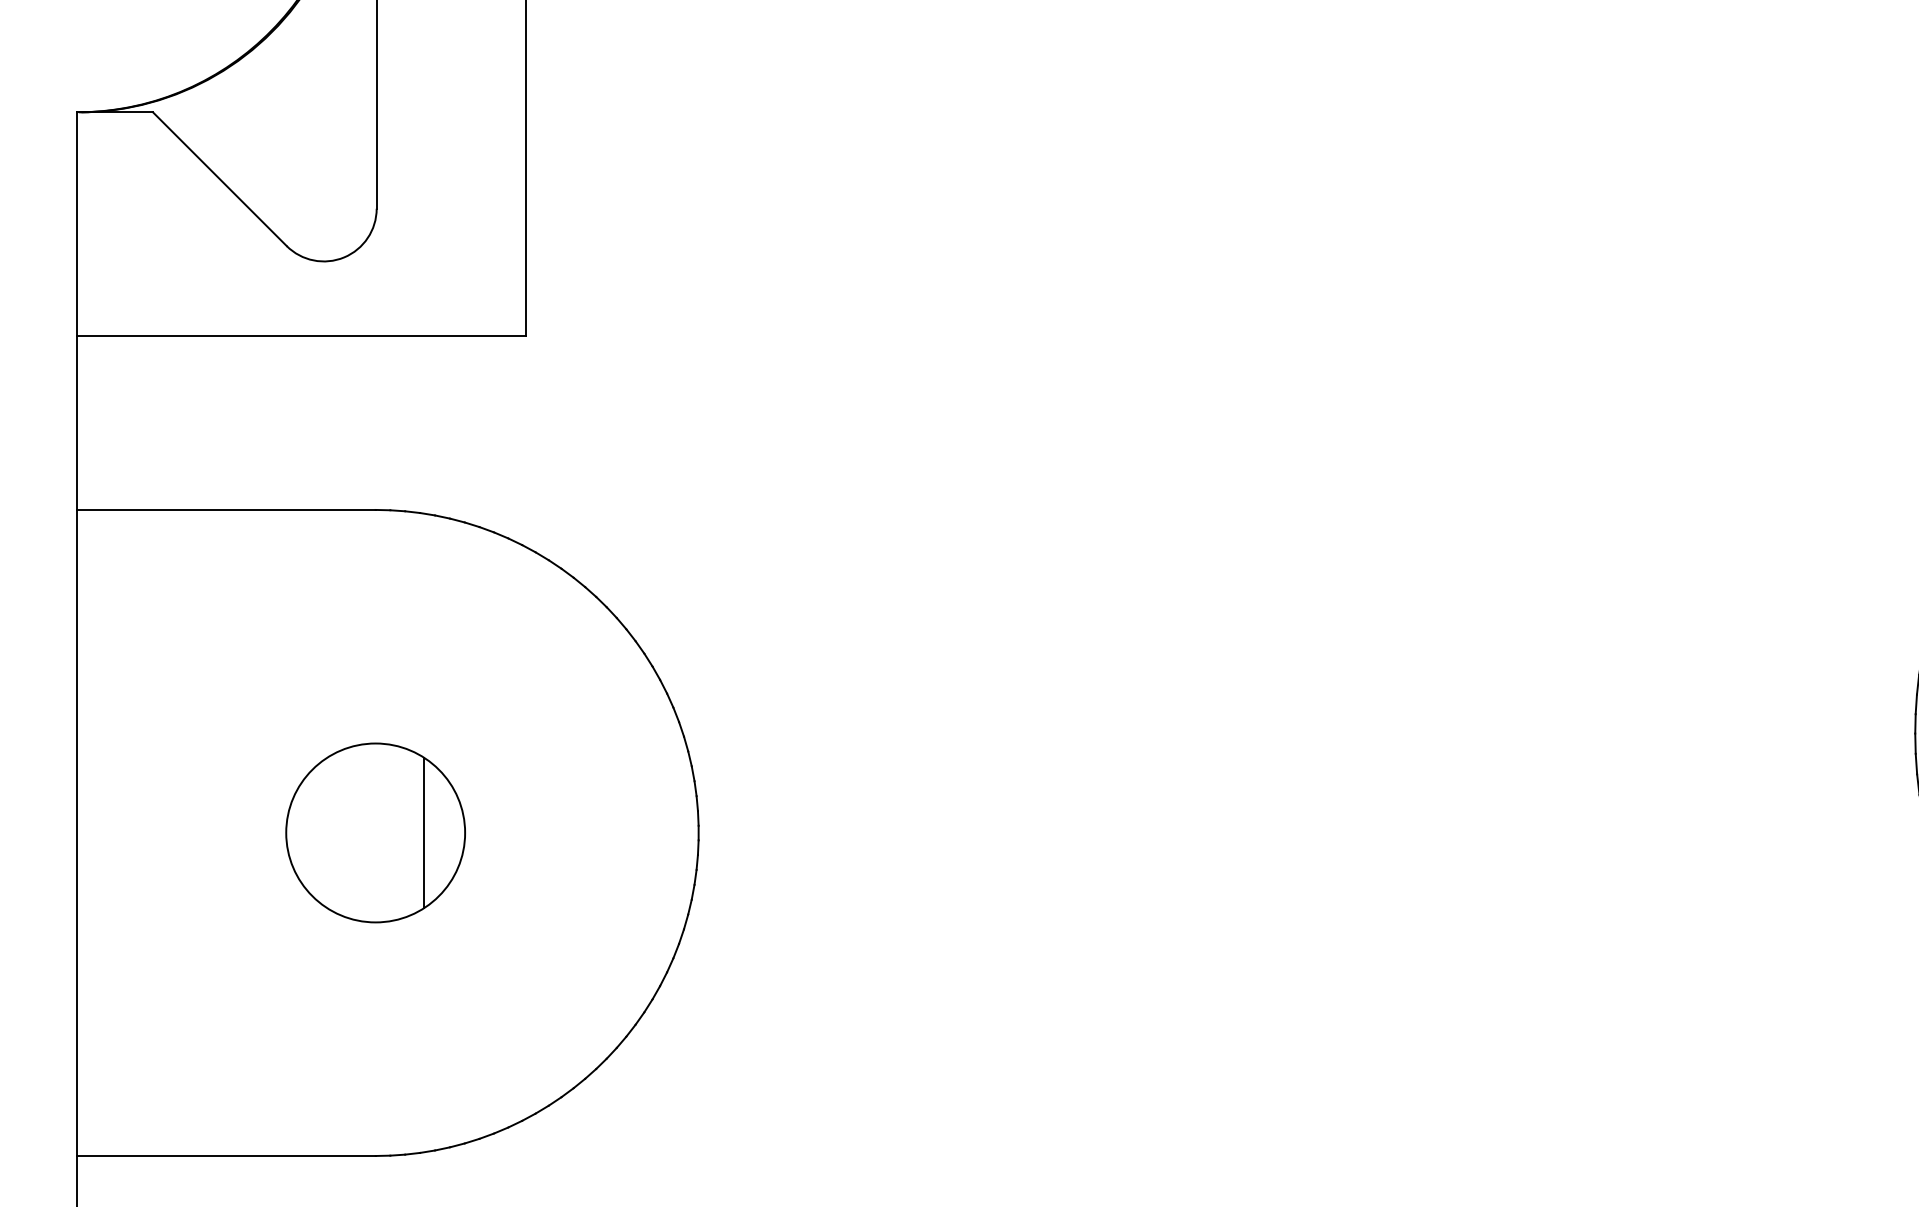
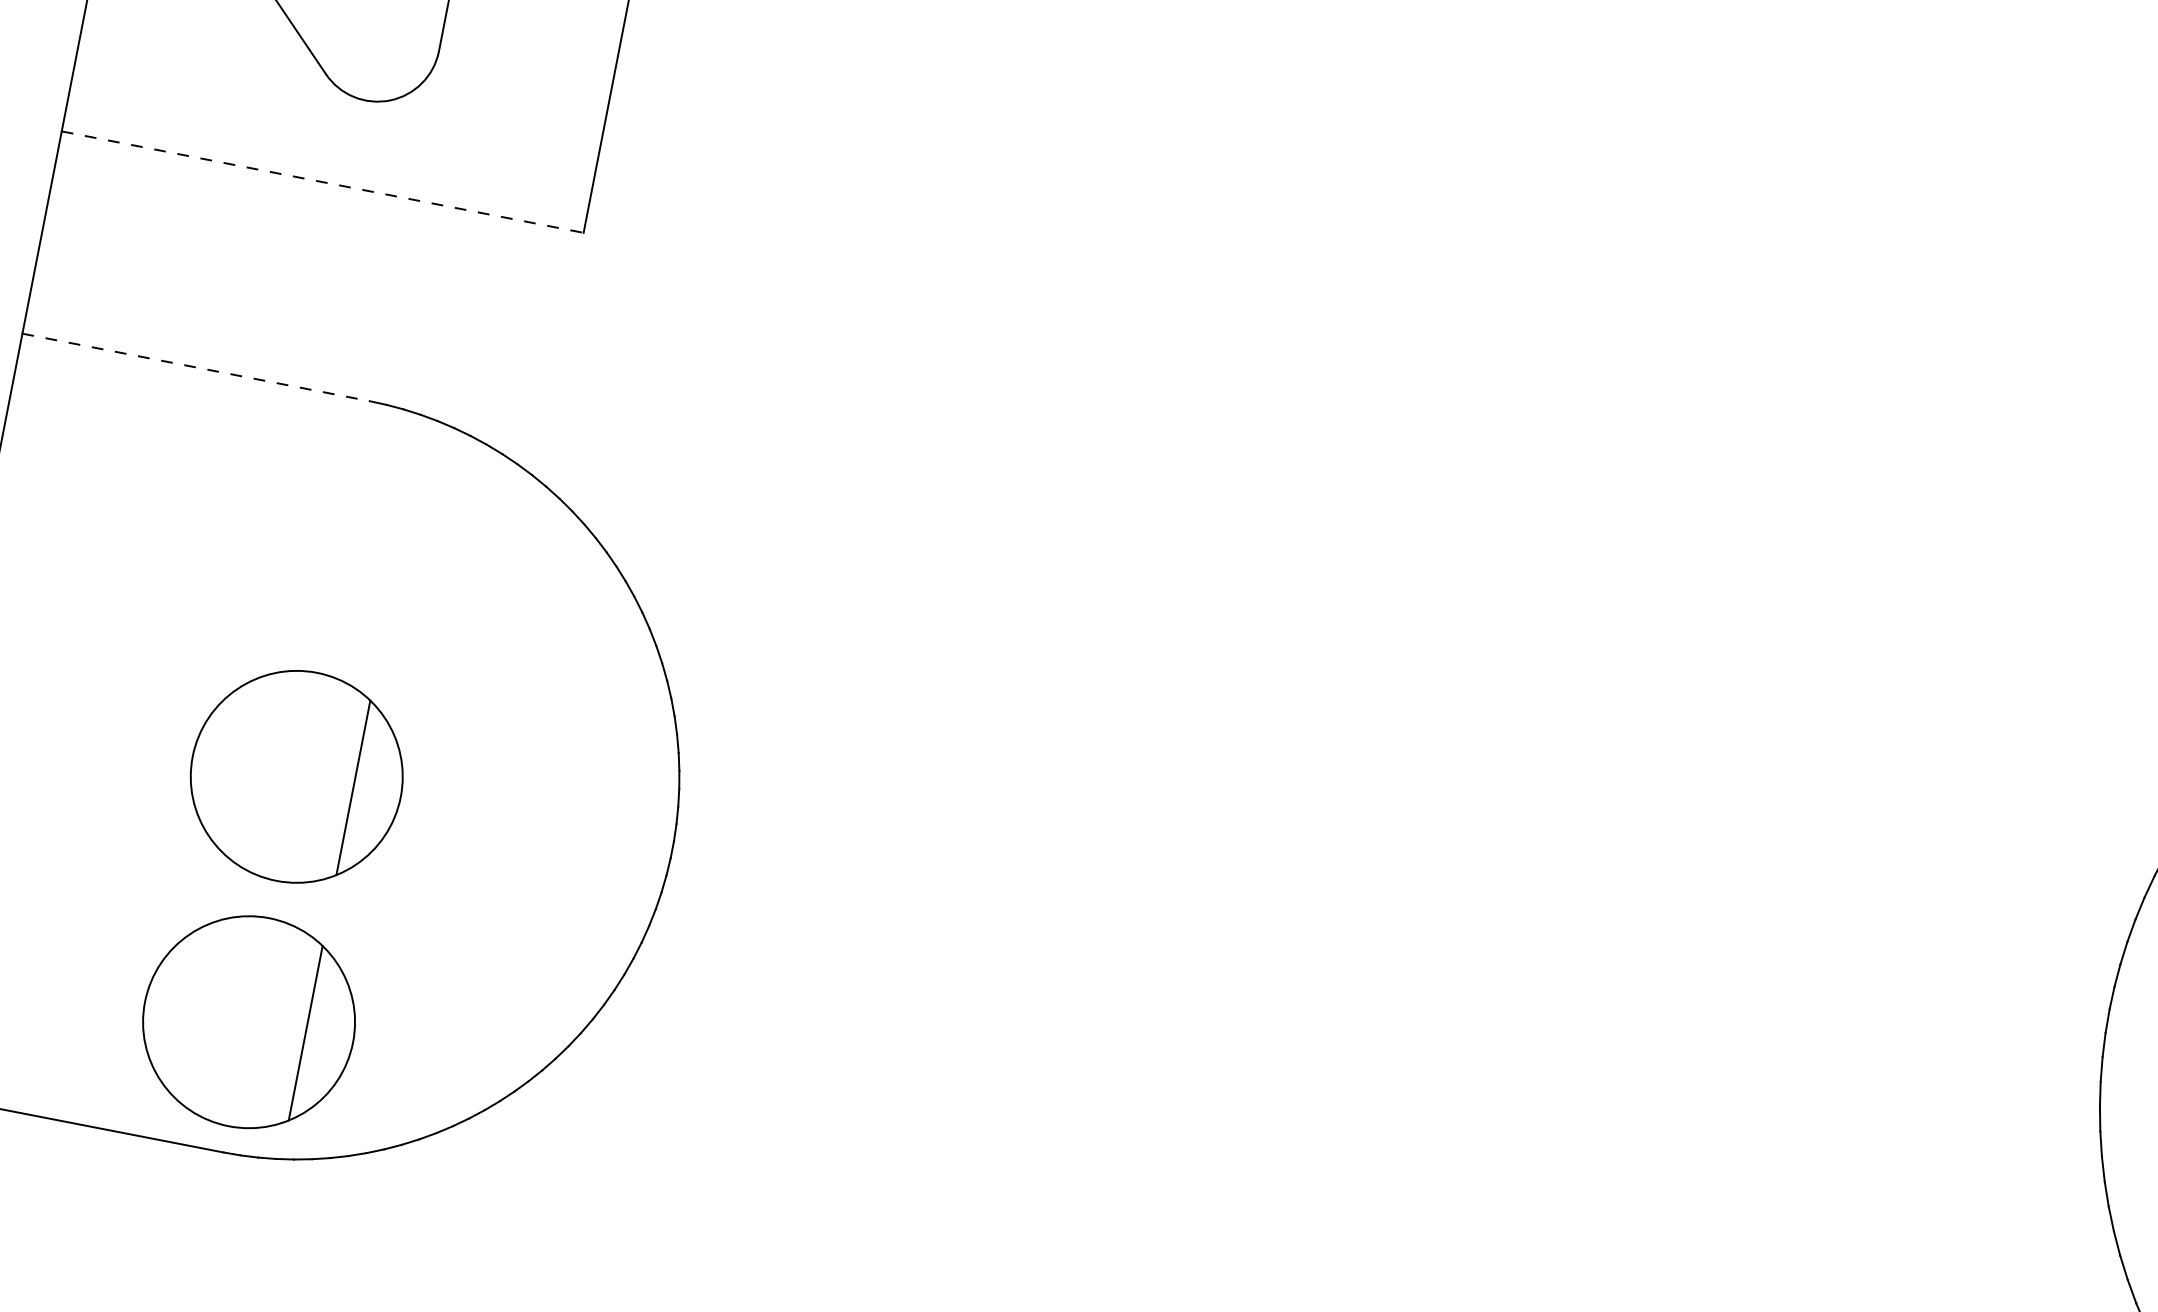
line: (301, 336) -> (322, 182), solid -> dashed
line: (226, 509) -> (196, 366), solid -> dashed
part: (375, 1043) -> (248, 1021), added

